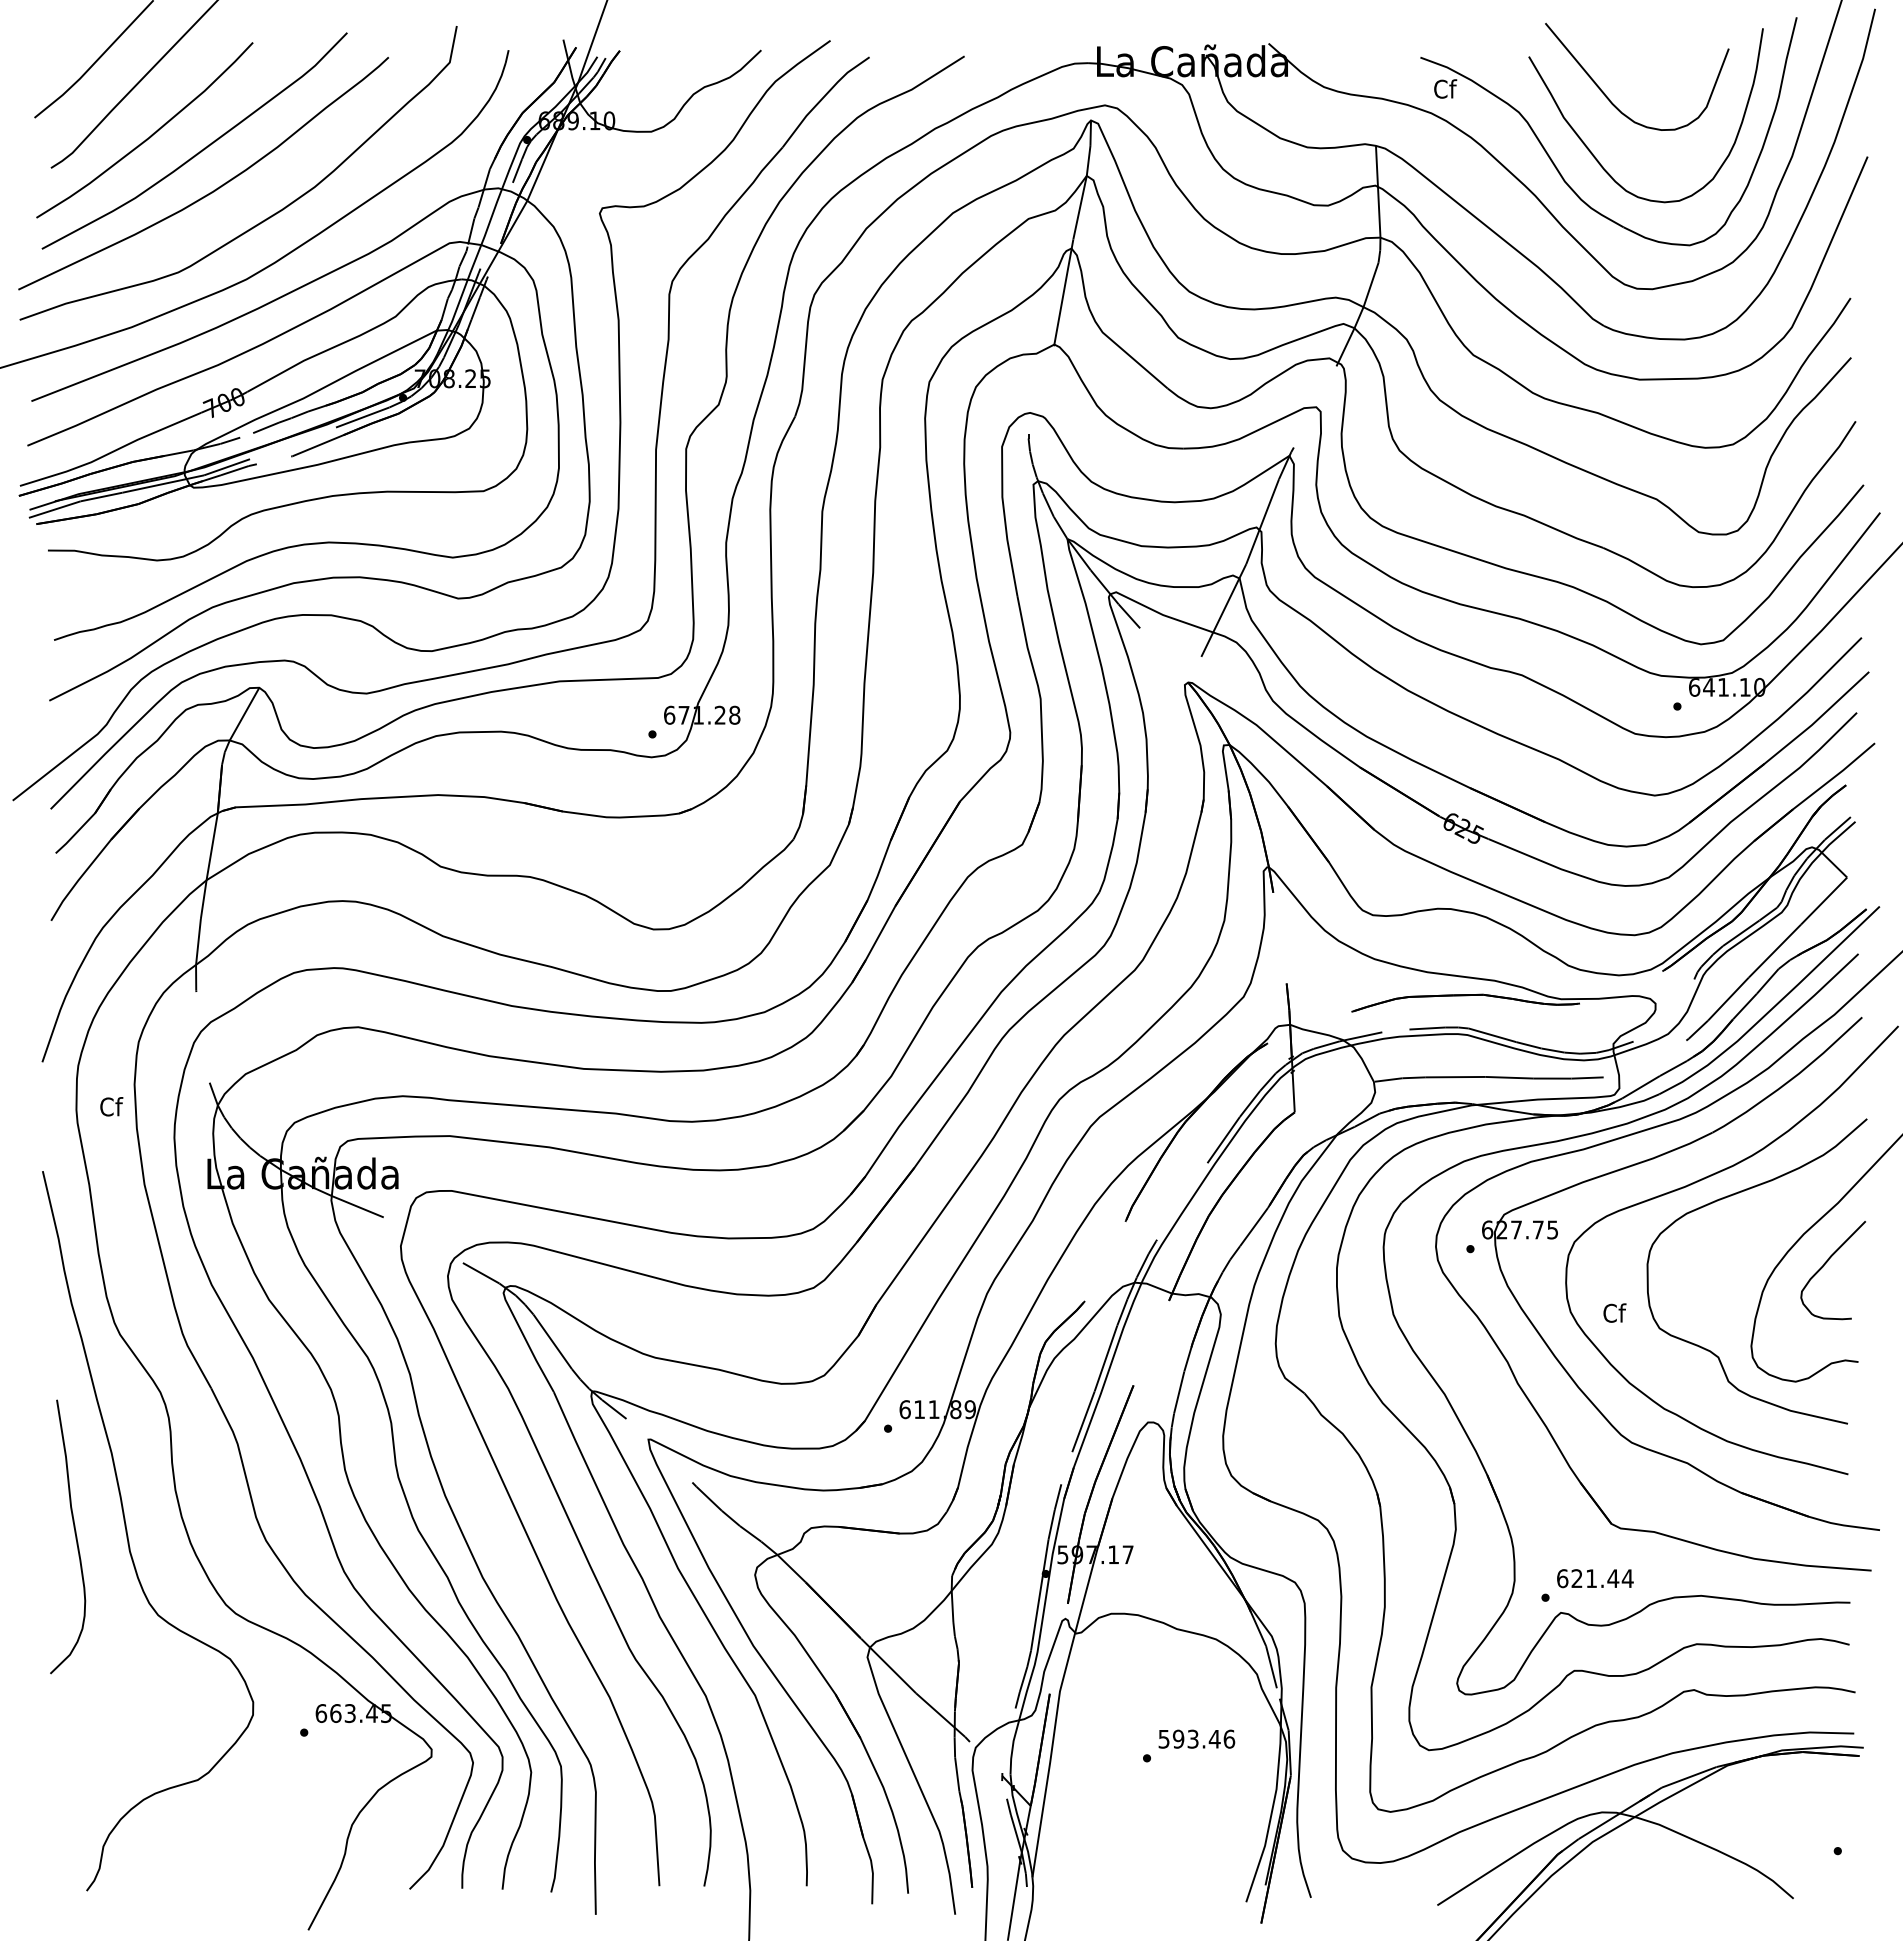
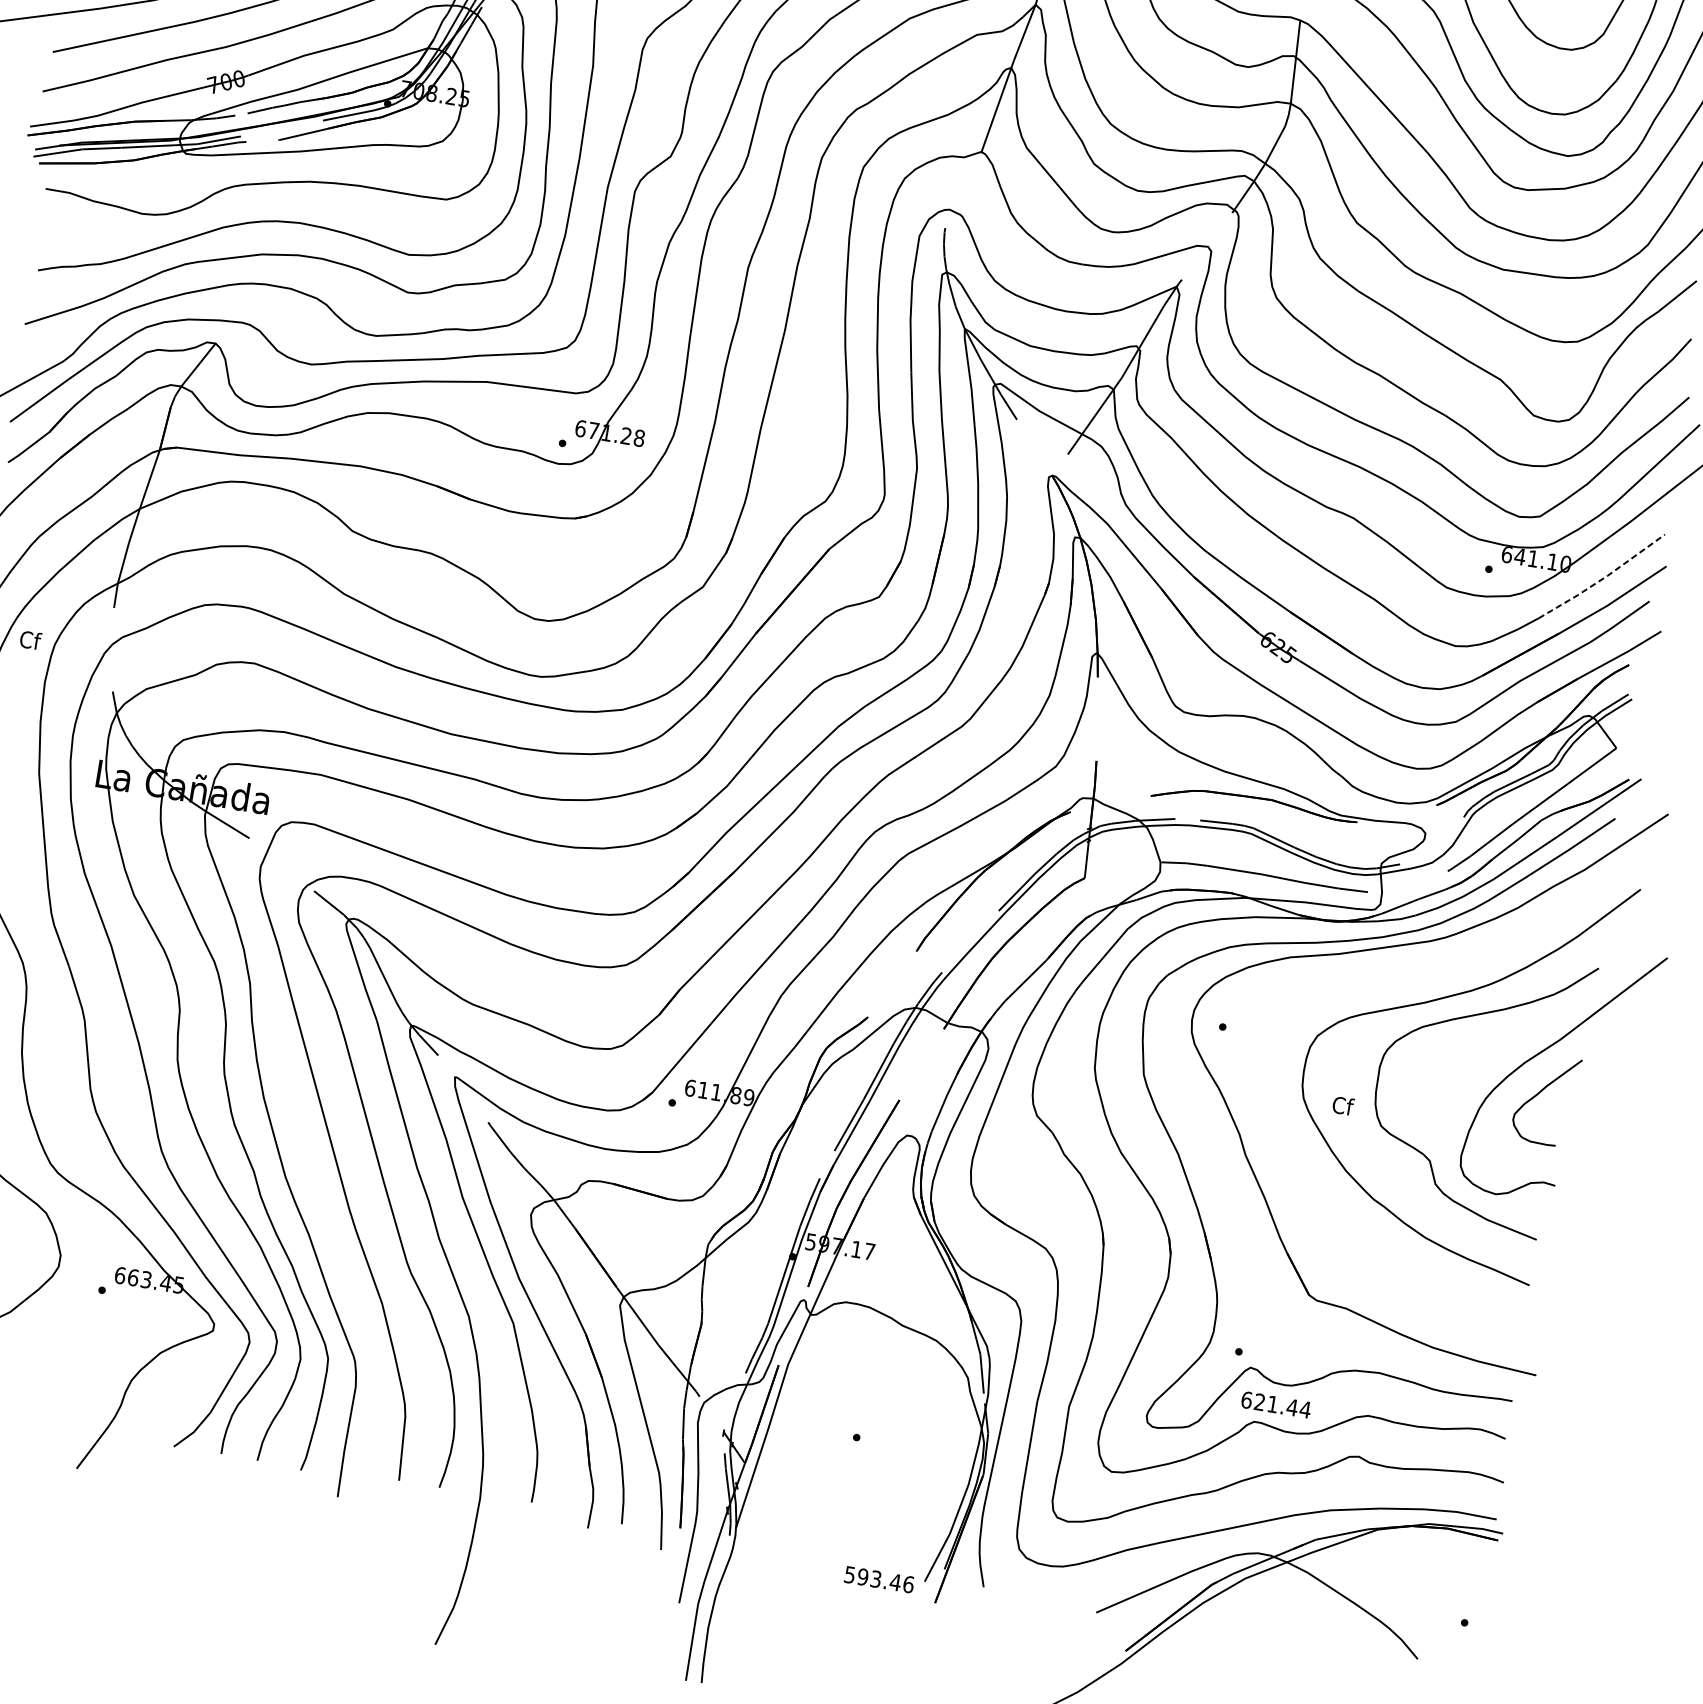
line: (1802, 696) -> (1602, 578), solid -> dashed
text: (111, 1106) -> (30, 639), moved
part: (1644, 1162) -> (1392, 974), removed
text: (1595, 1578) -> (1276, 1404), moved
text: (1196, 1738) -> (879, 1579), moved

